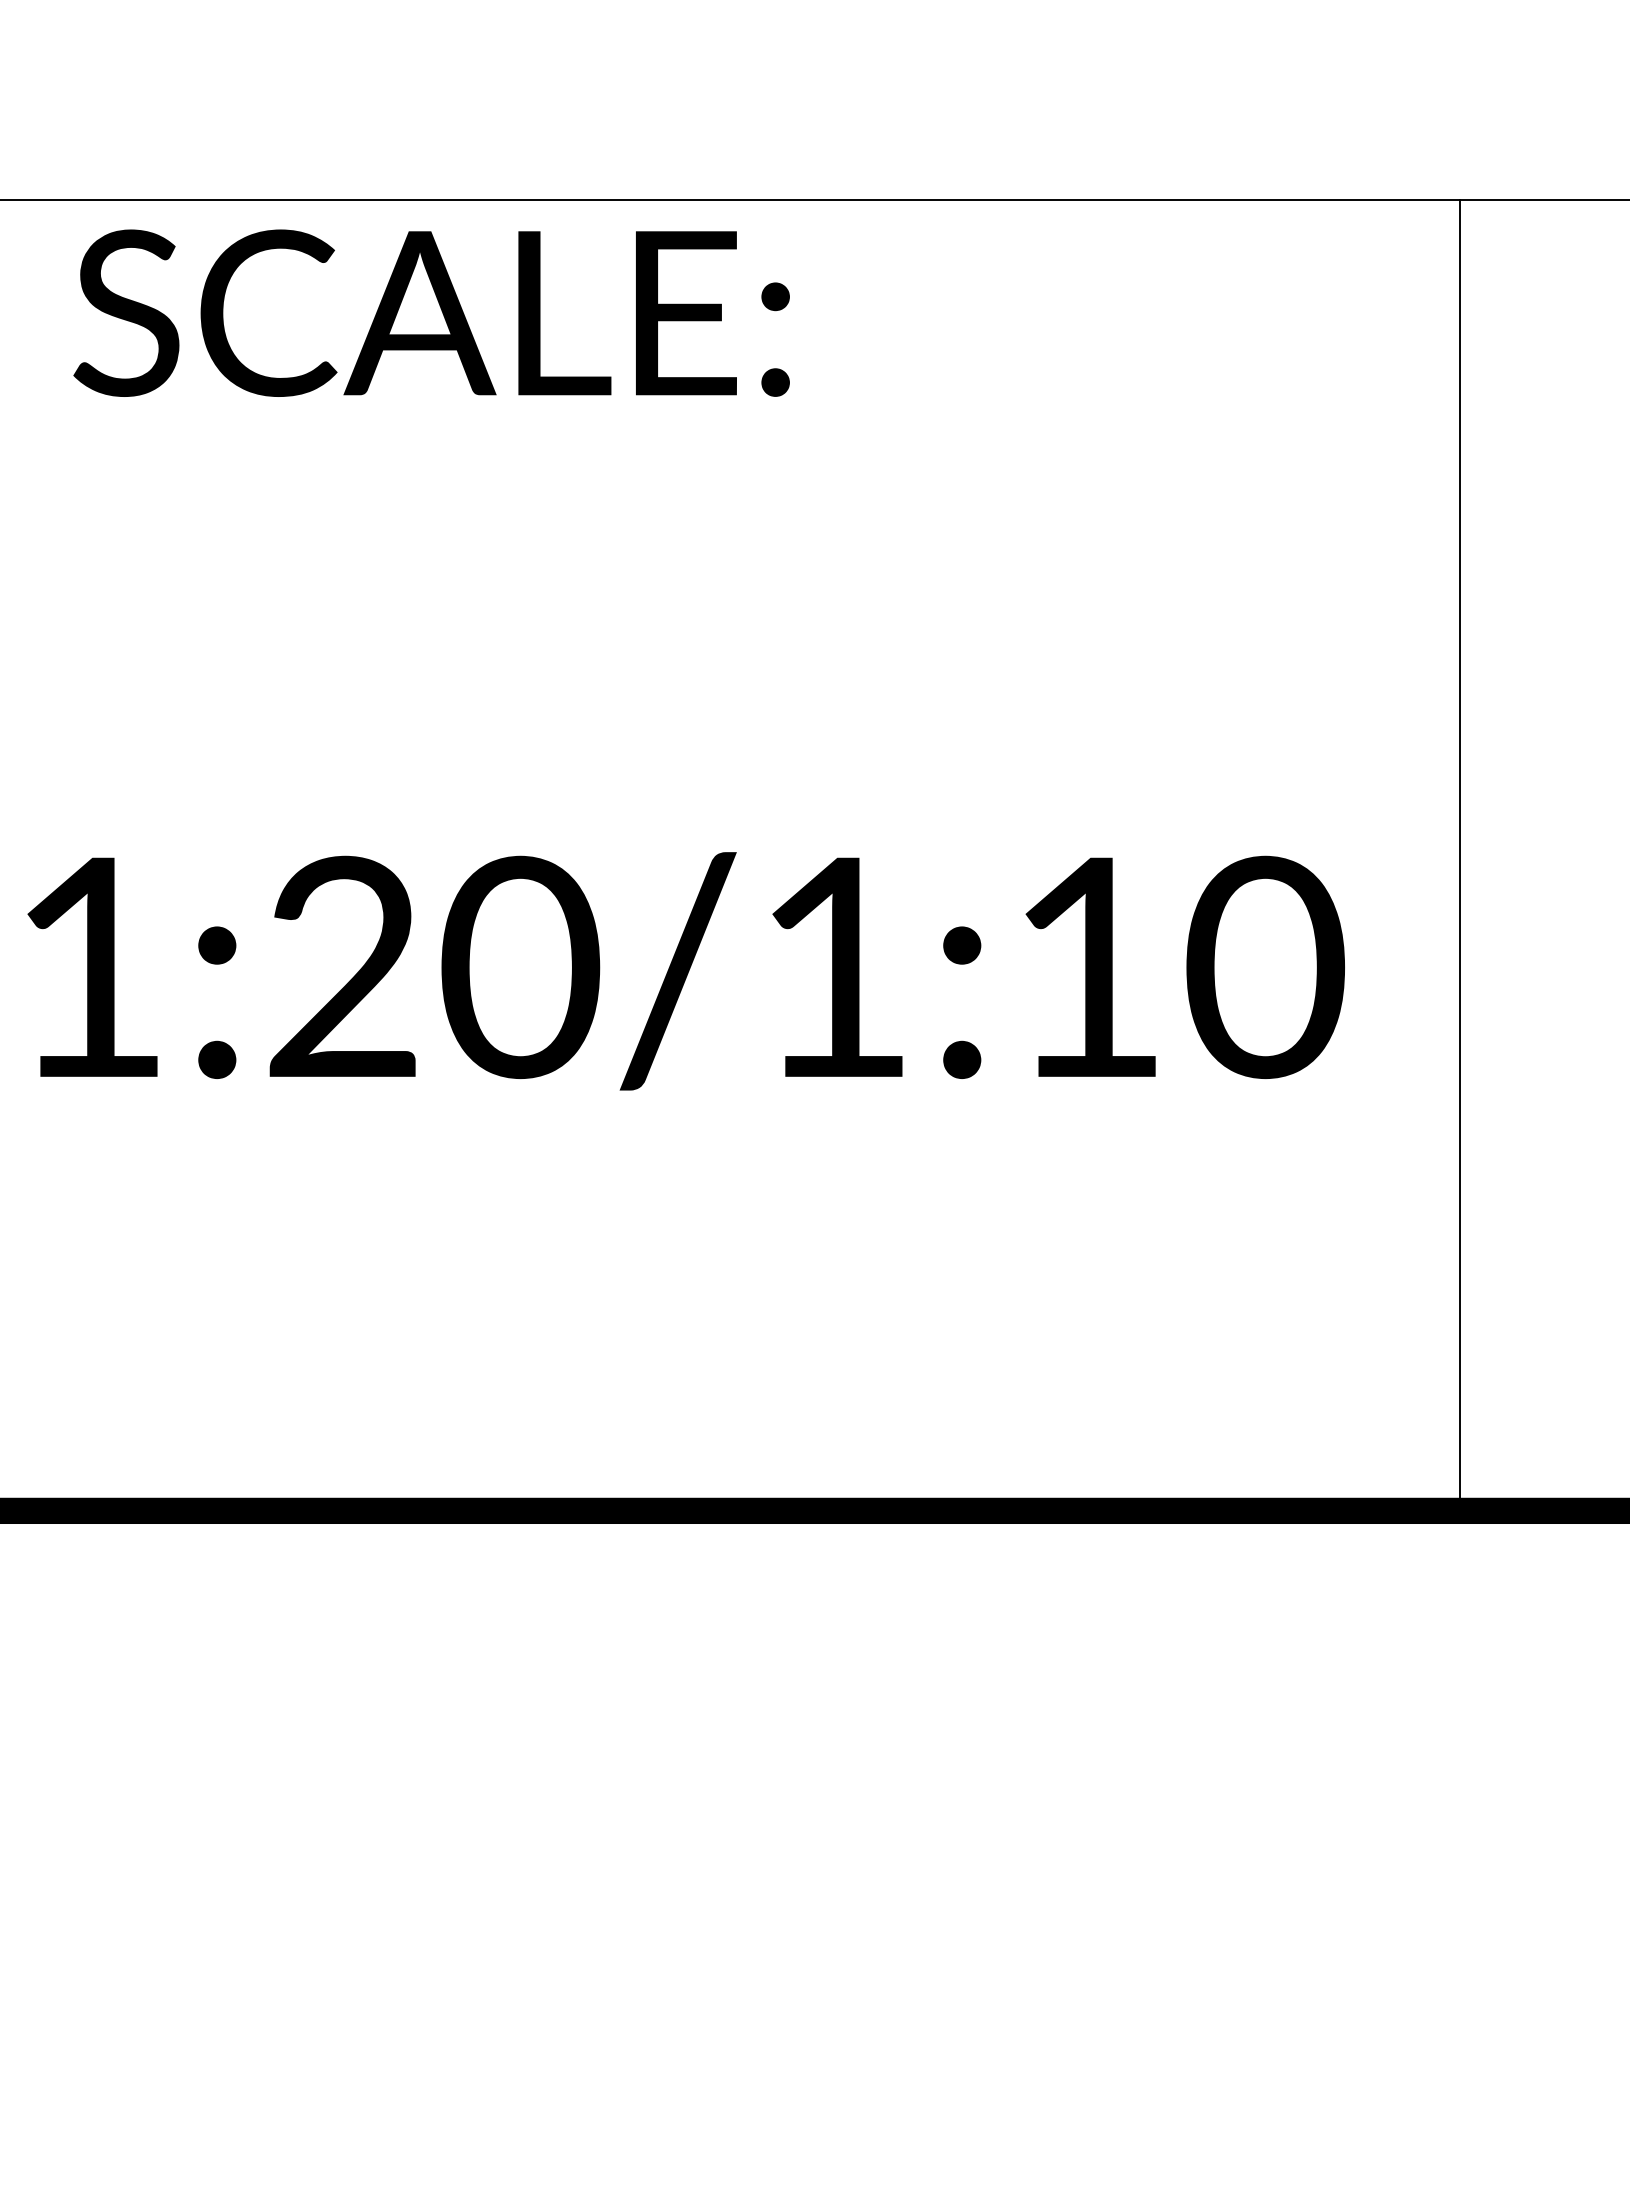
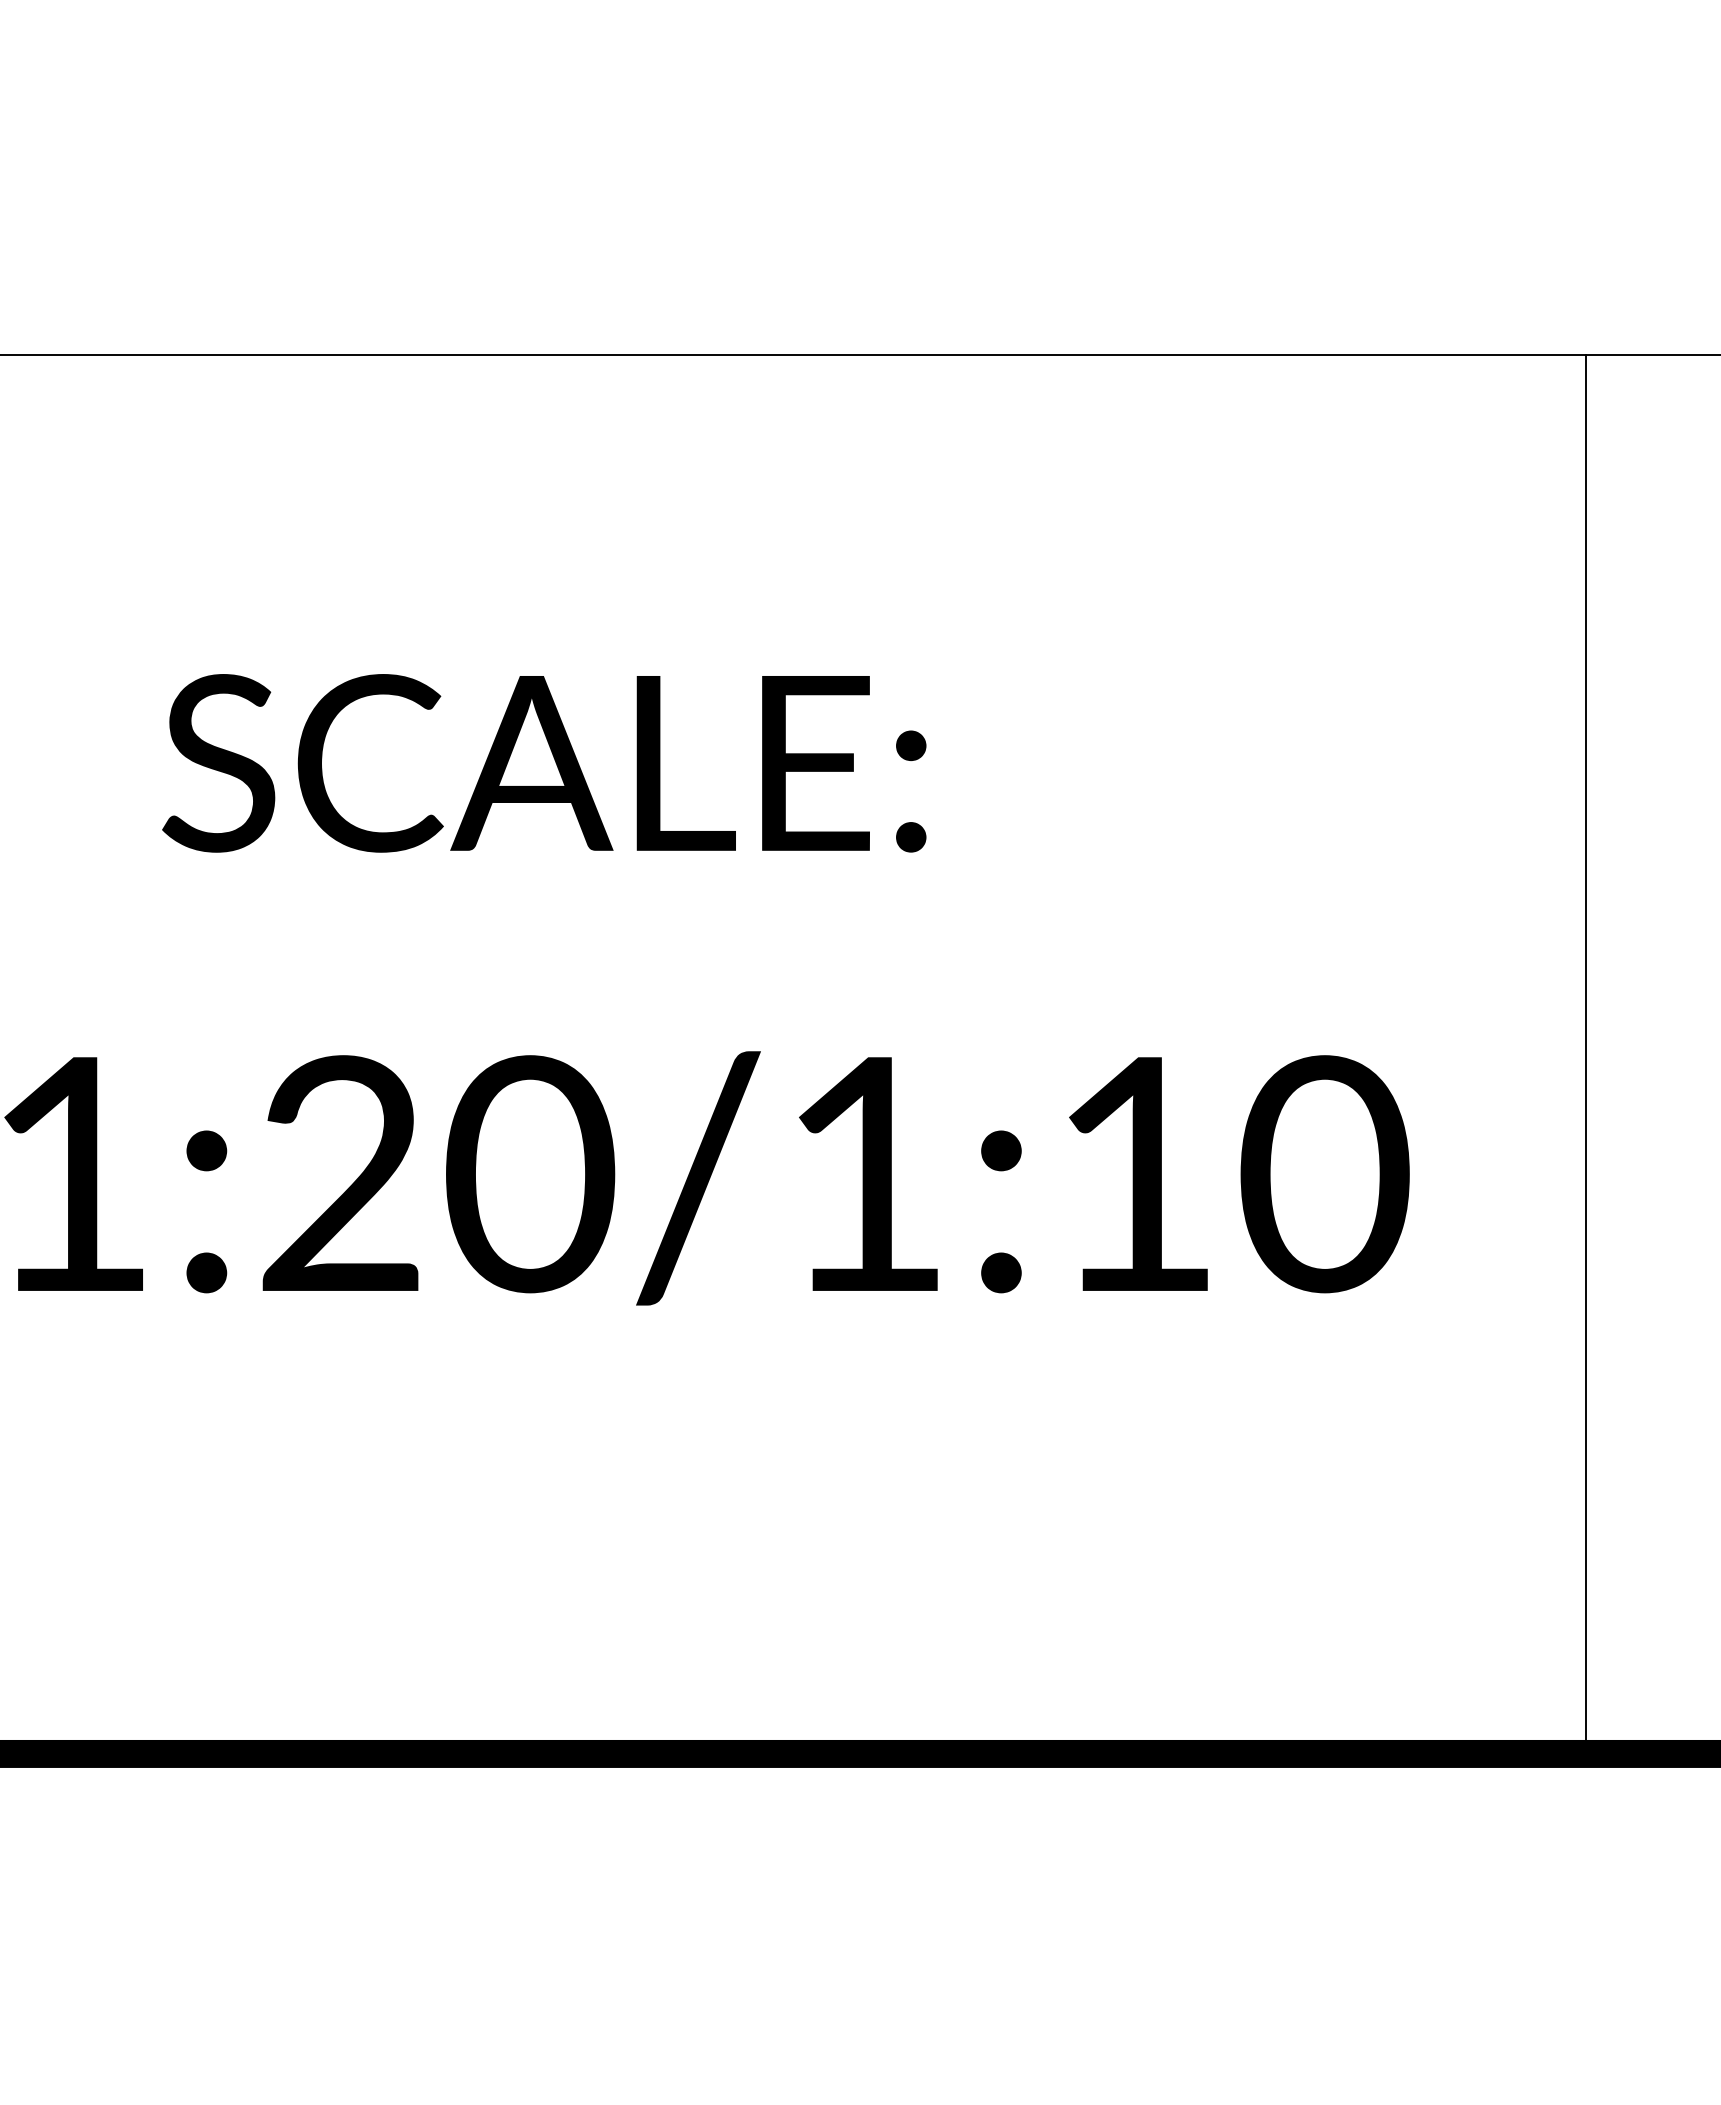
text: (431, 312) -> (544, 762), moved
line: (1459, 854) -> (1586, 1053), moved

